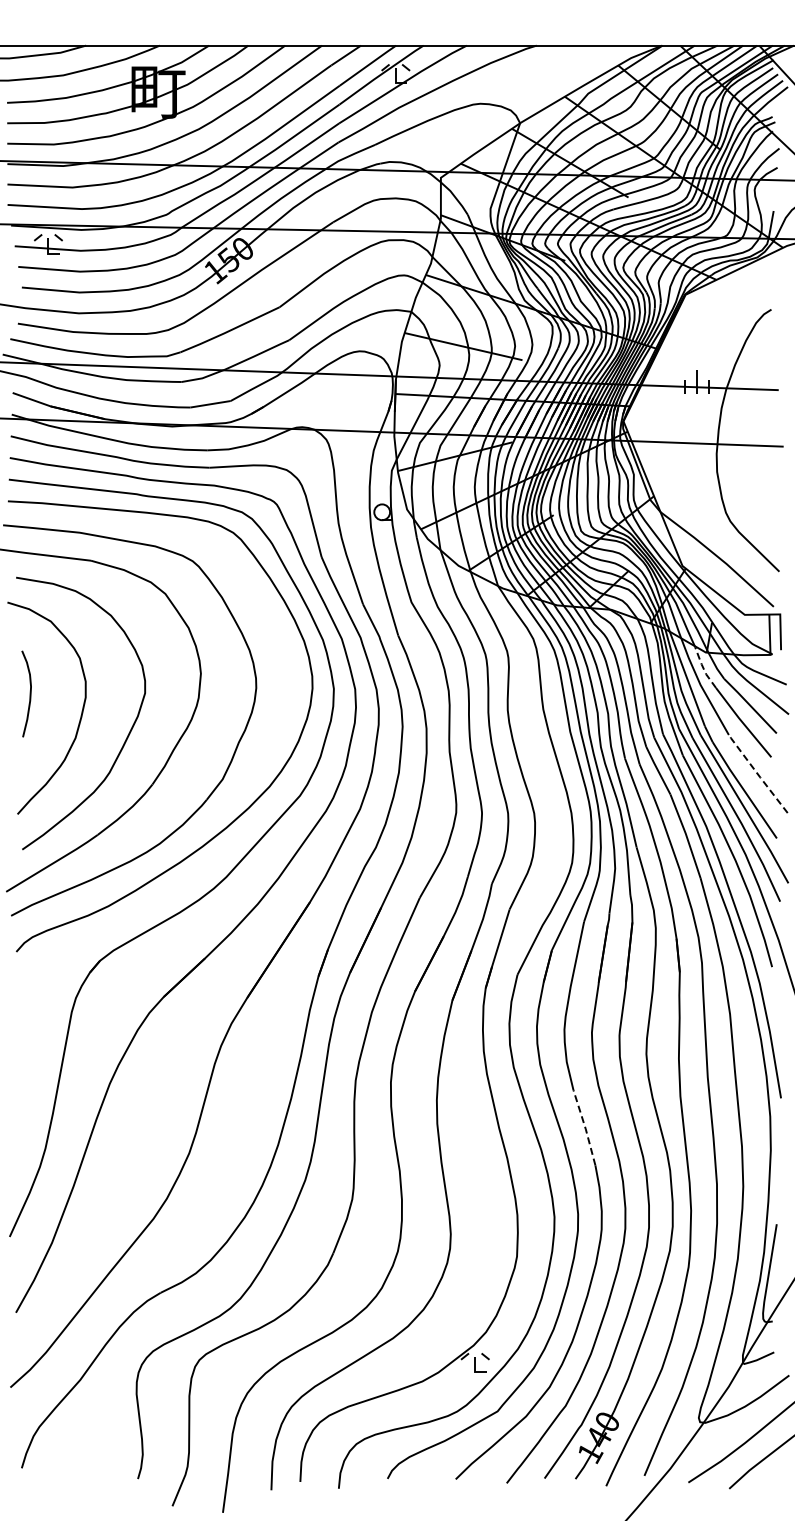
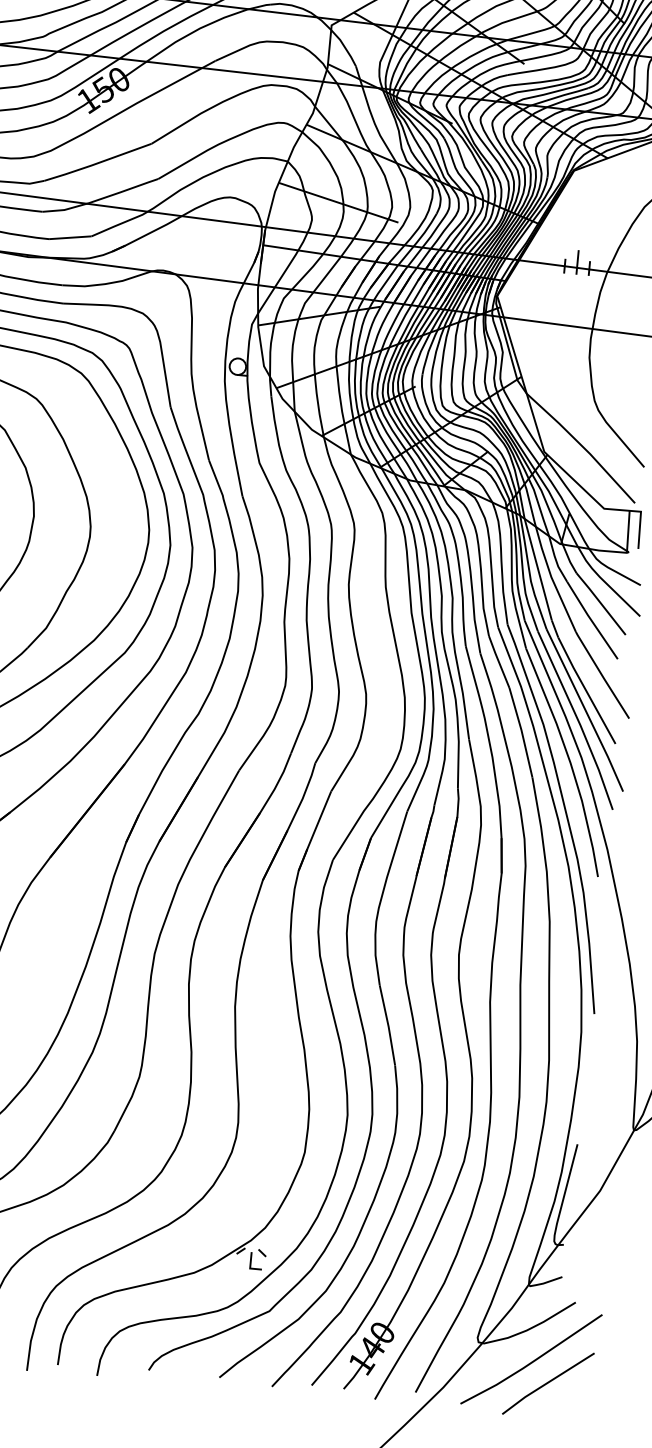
line: (703, 668) -> (556, 560), dashed -> solid
line: (757, 774) -> (601, 675), dashed -> solid
line: (585, 1128) -> (388, 1026), dashed -> solid

